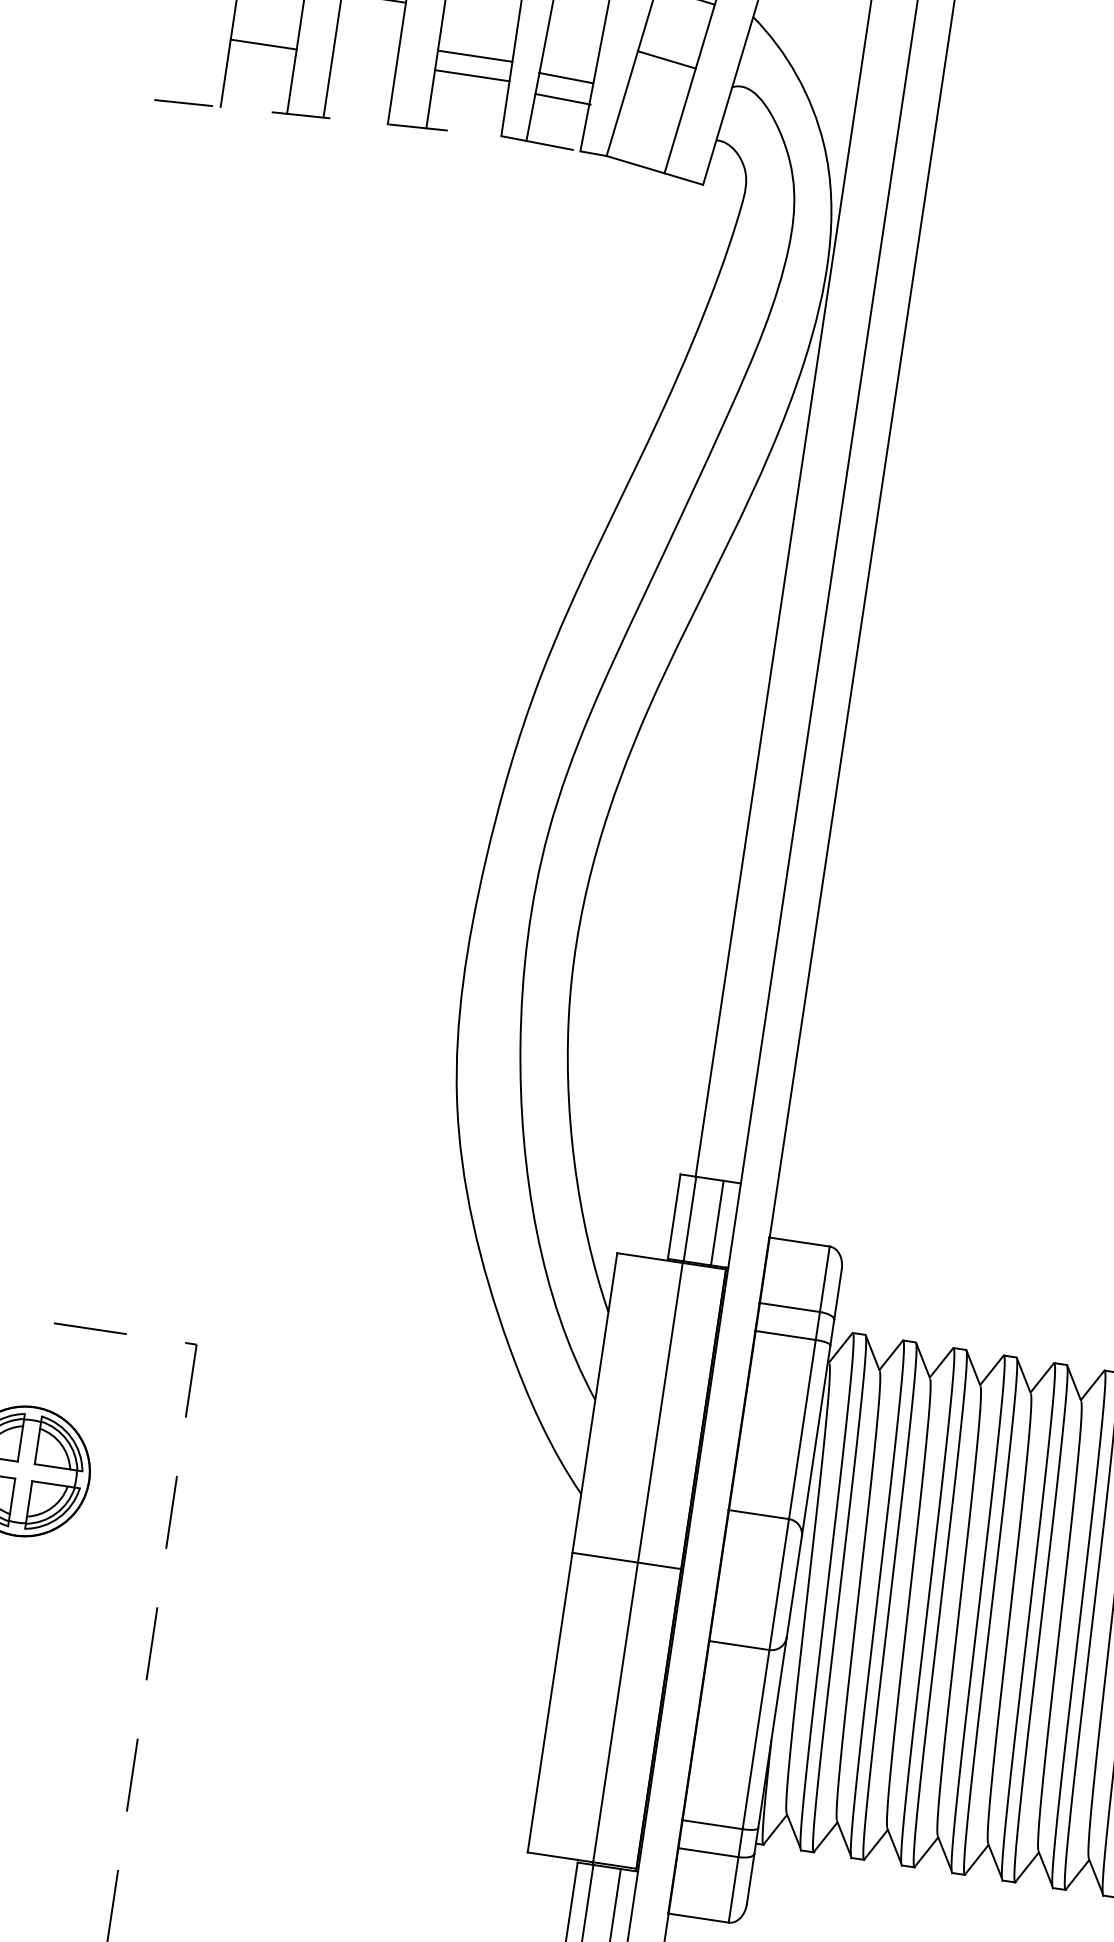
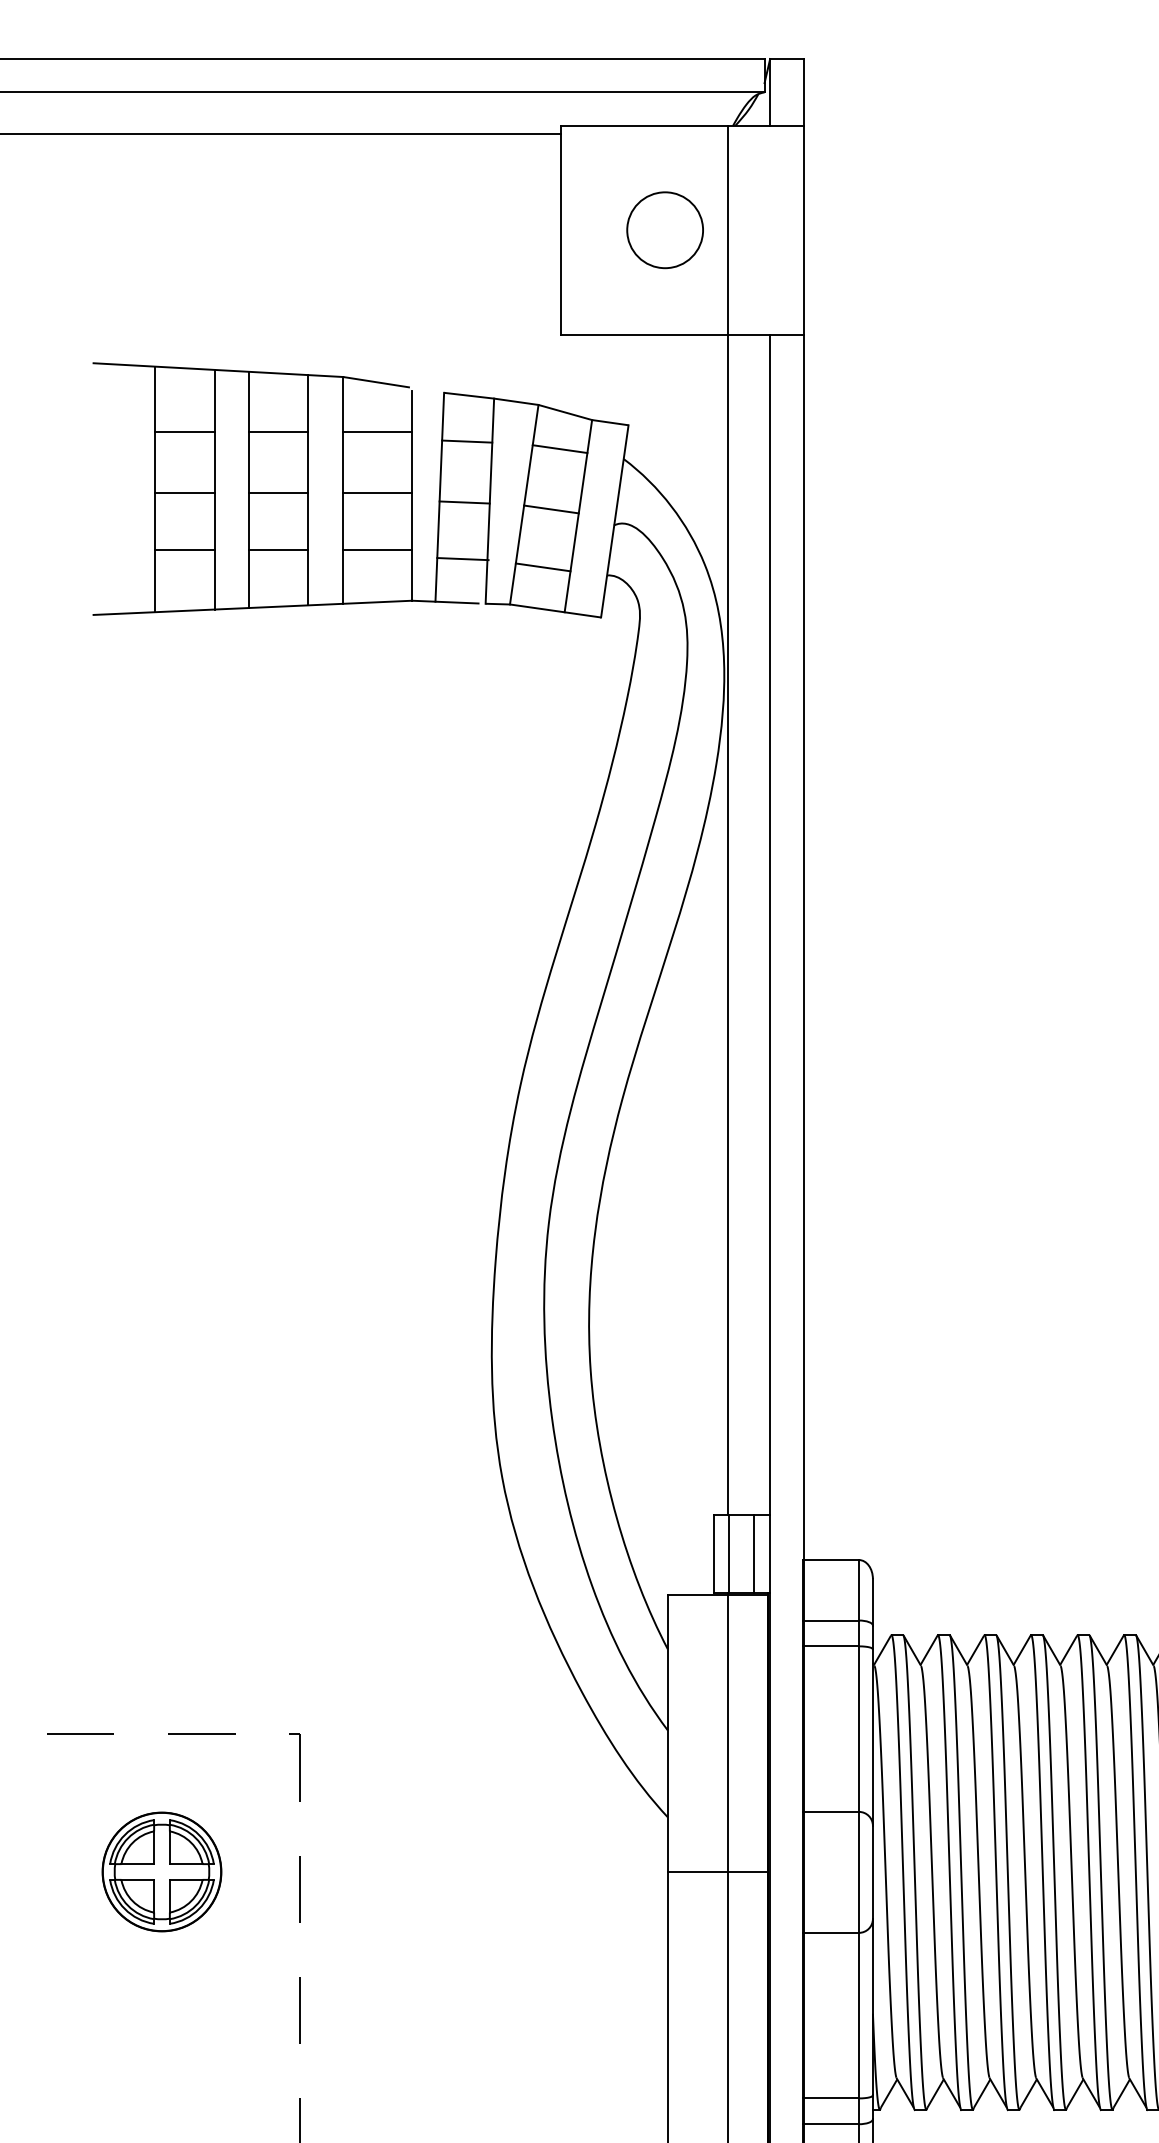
line: (474, 56) -> (377, 493), moved
line: (363, 60) -> (277, 550), added
line: (565, 78) -> (464, 502), moved
line: (328, 117) -> (253, 607), dashed -> solid
line: (647, 121) -> (542, 567), added

